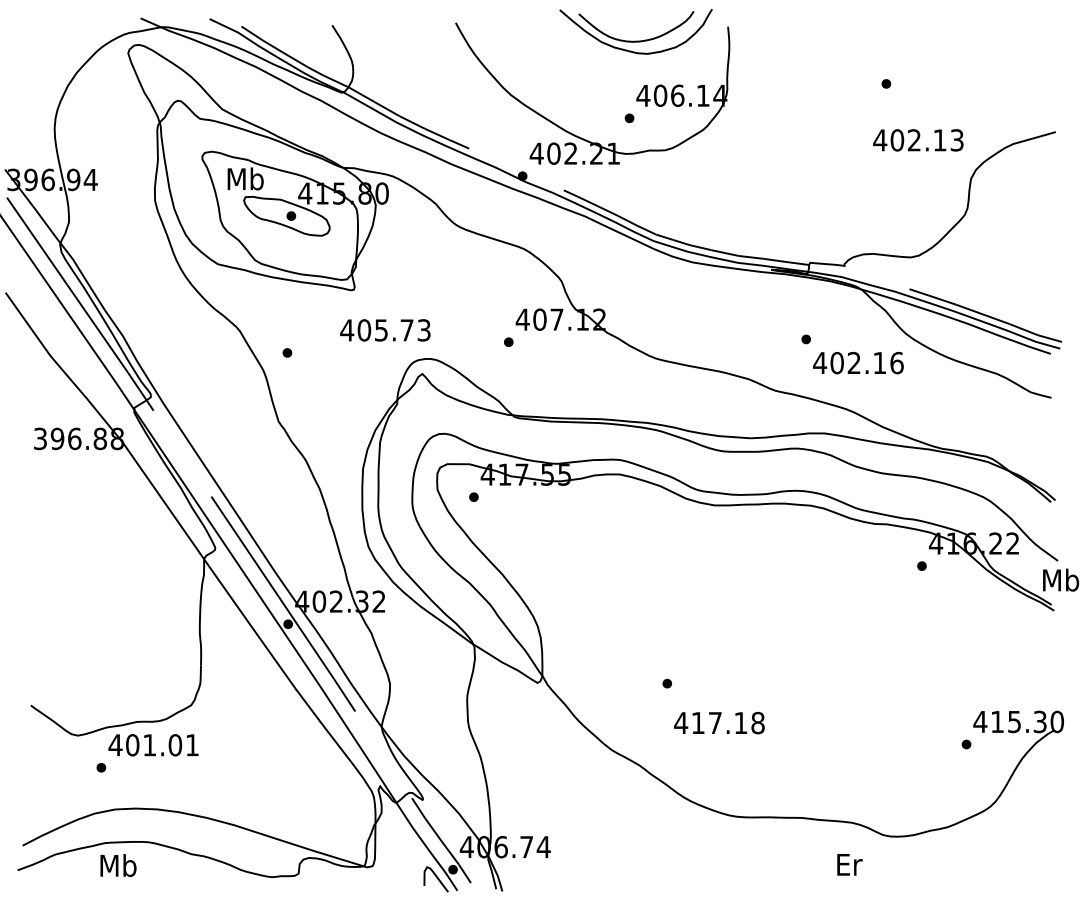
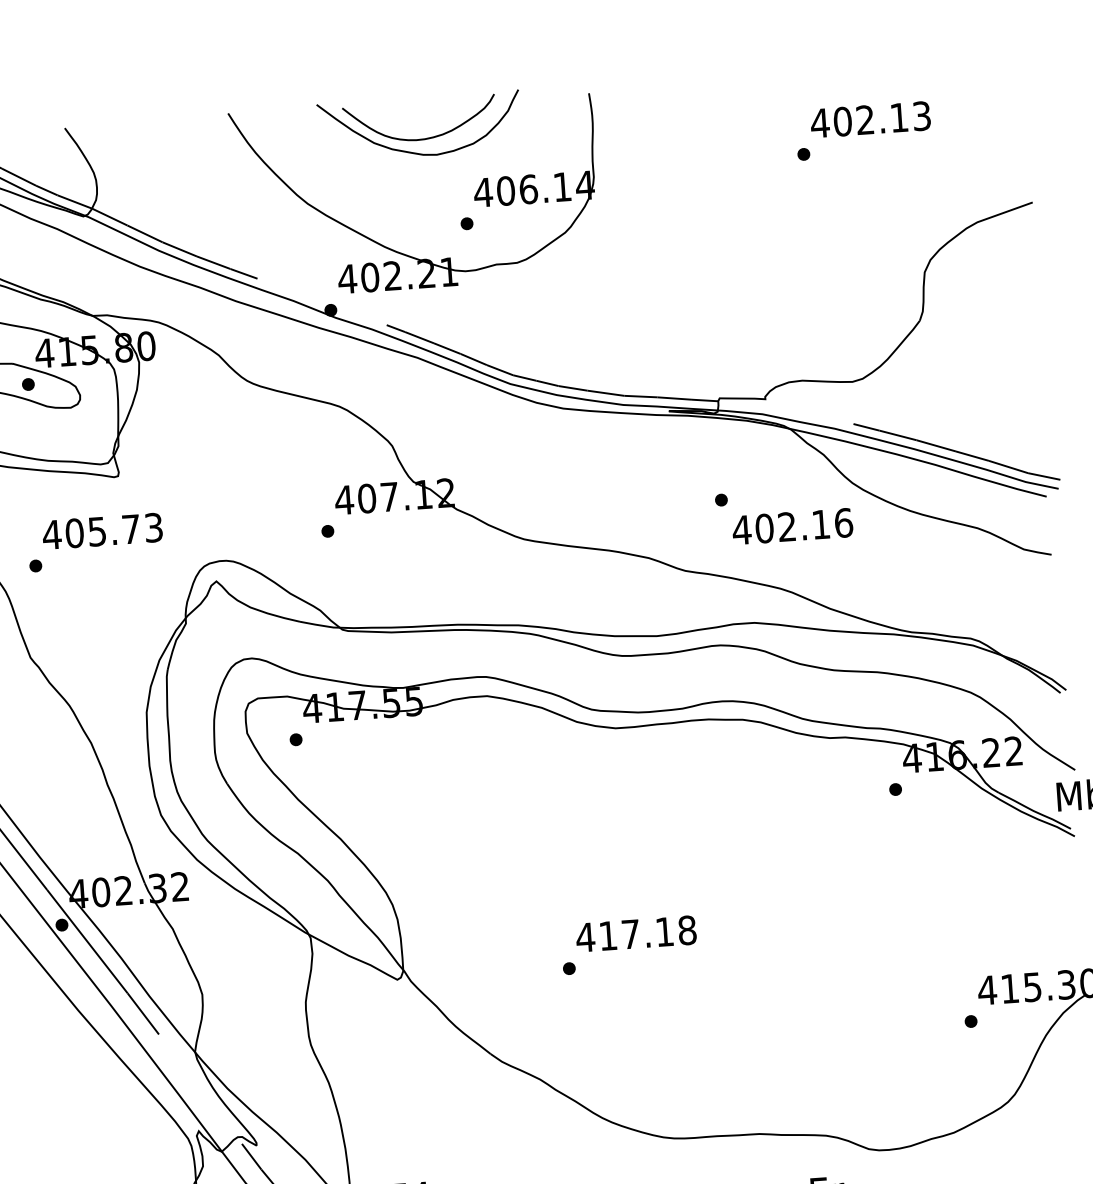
part: (635, 40) -> (419, 138), moved
text: (918, 140) -> (870, 119), moved
text: (385, 330) -> (102, 531), moved
text: (719, 722) -> (636, 933), moved

